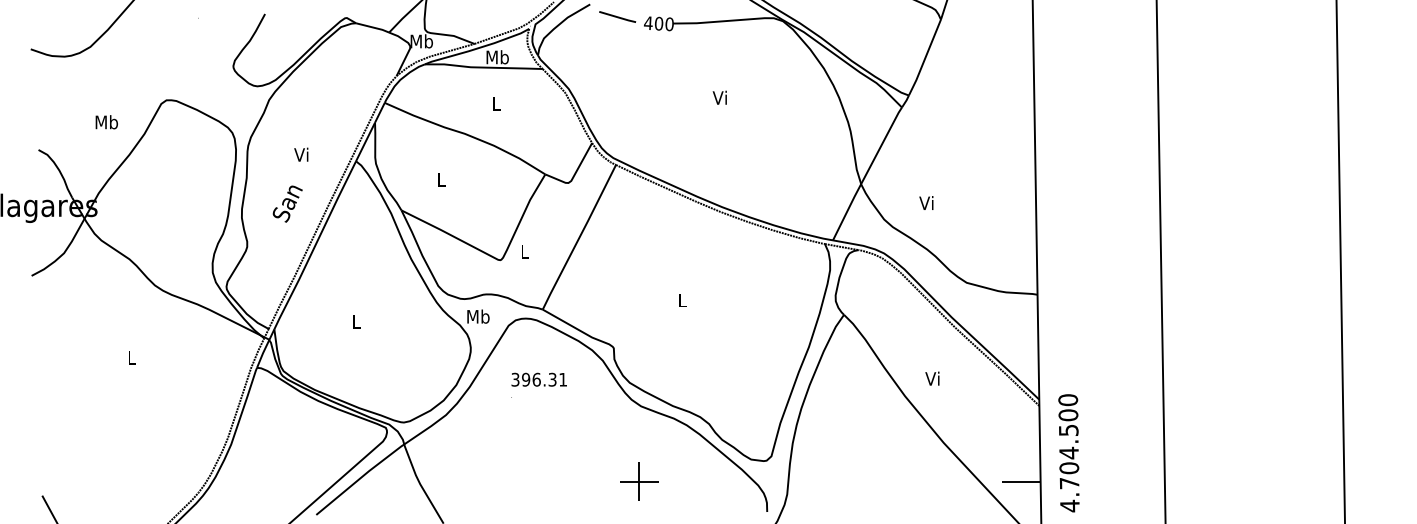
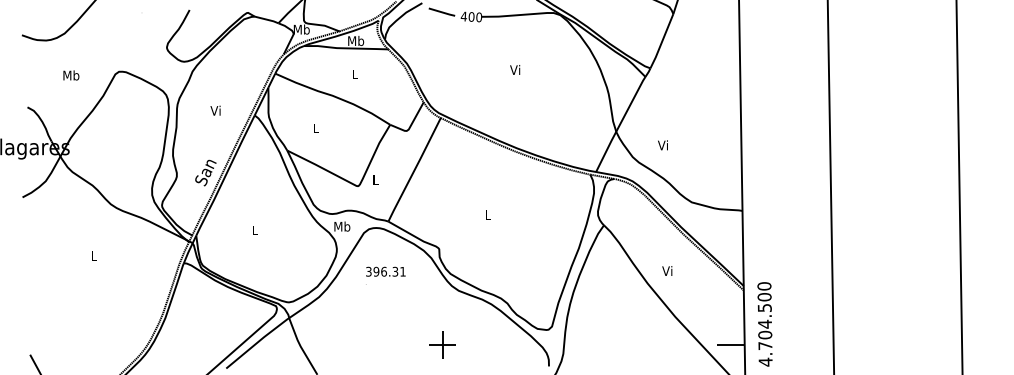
text: (107, 122) -> (71, 75), moved
text: (287, 203) -> (205, 172), moved
part: (639, 481) -> (442, 344), moved

